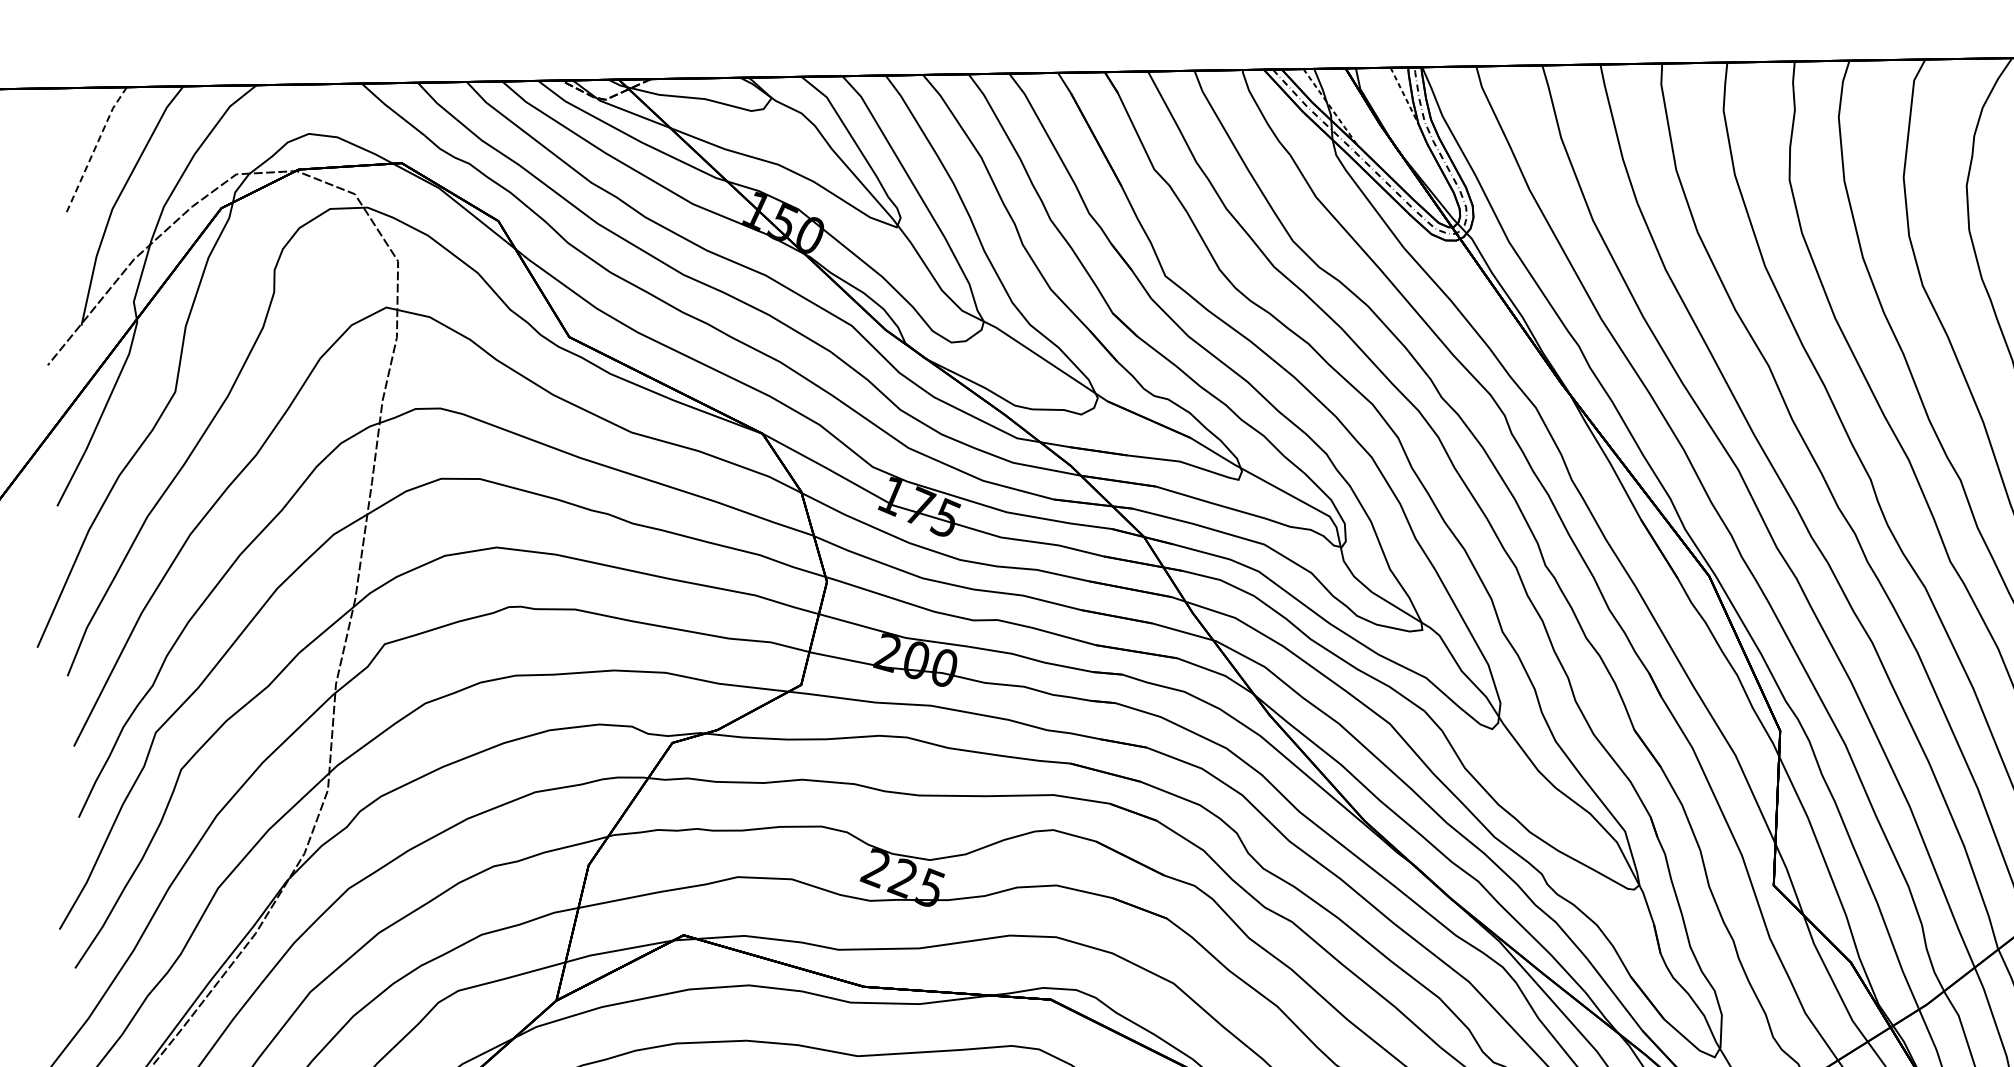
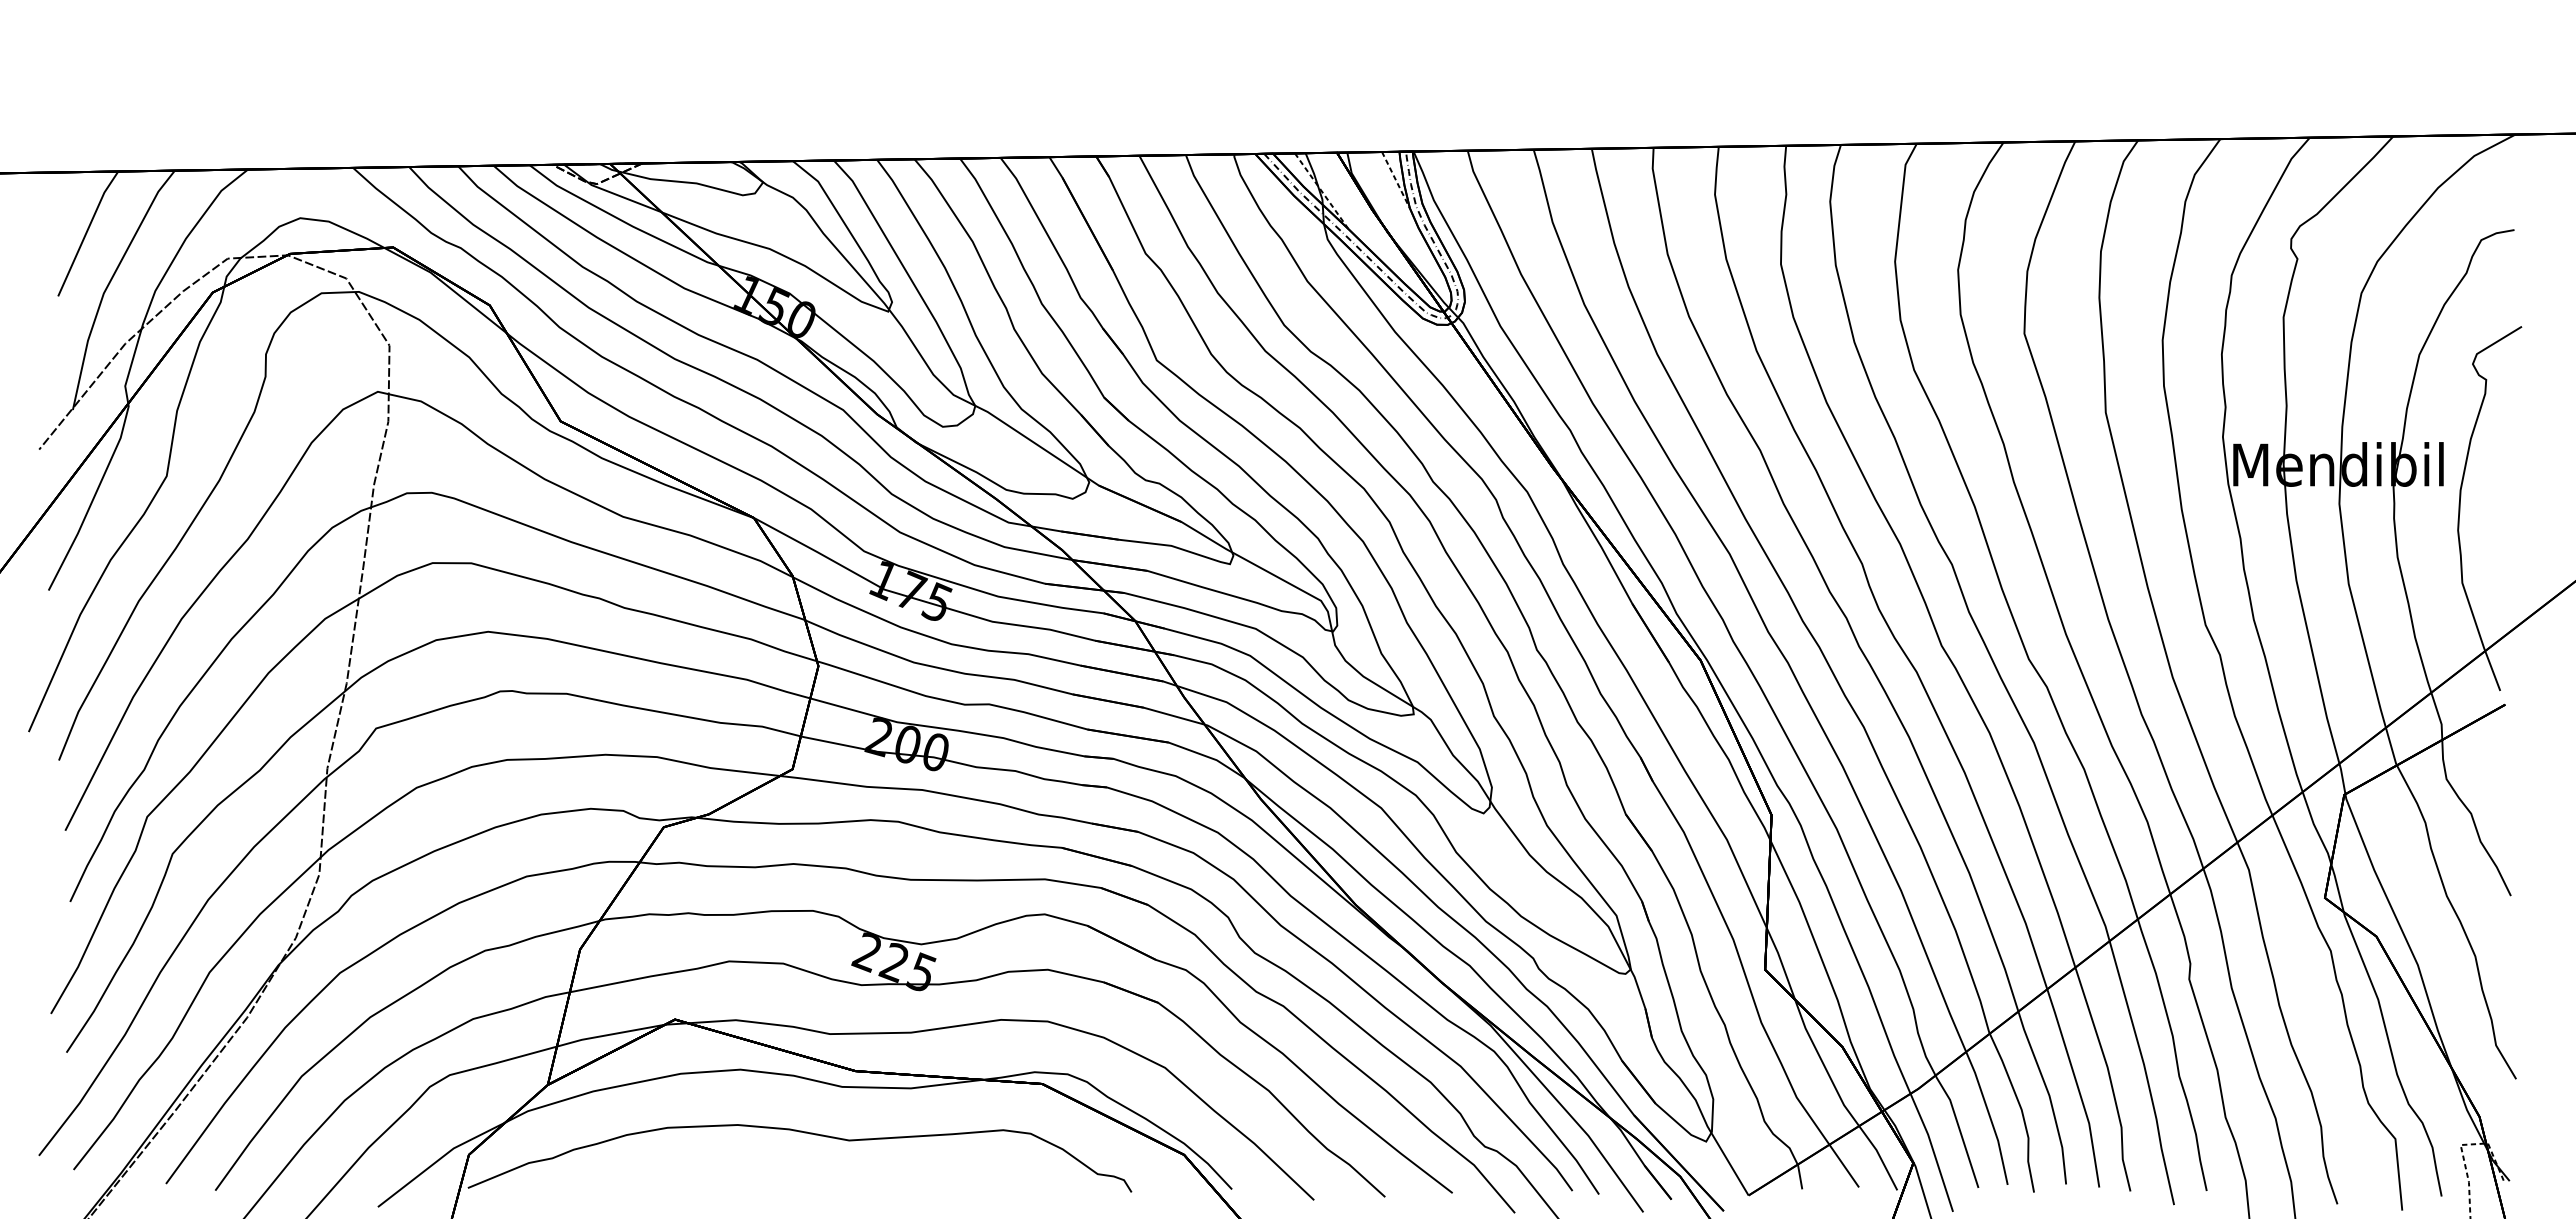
line: (95, 148) -> (86, 232), dashed -> solid

